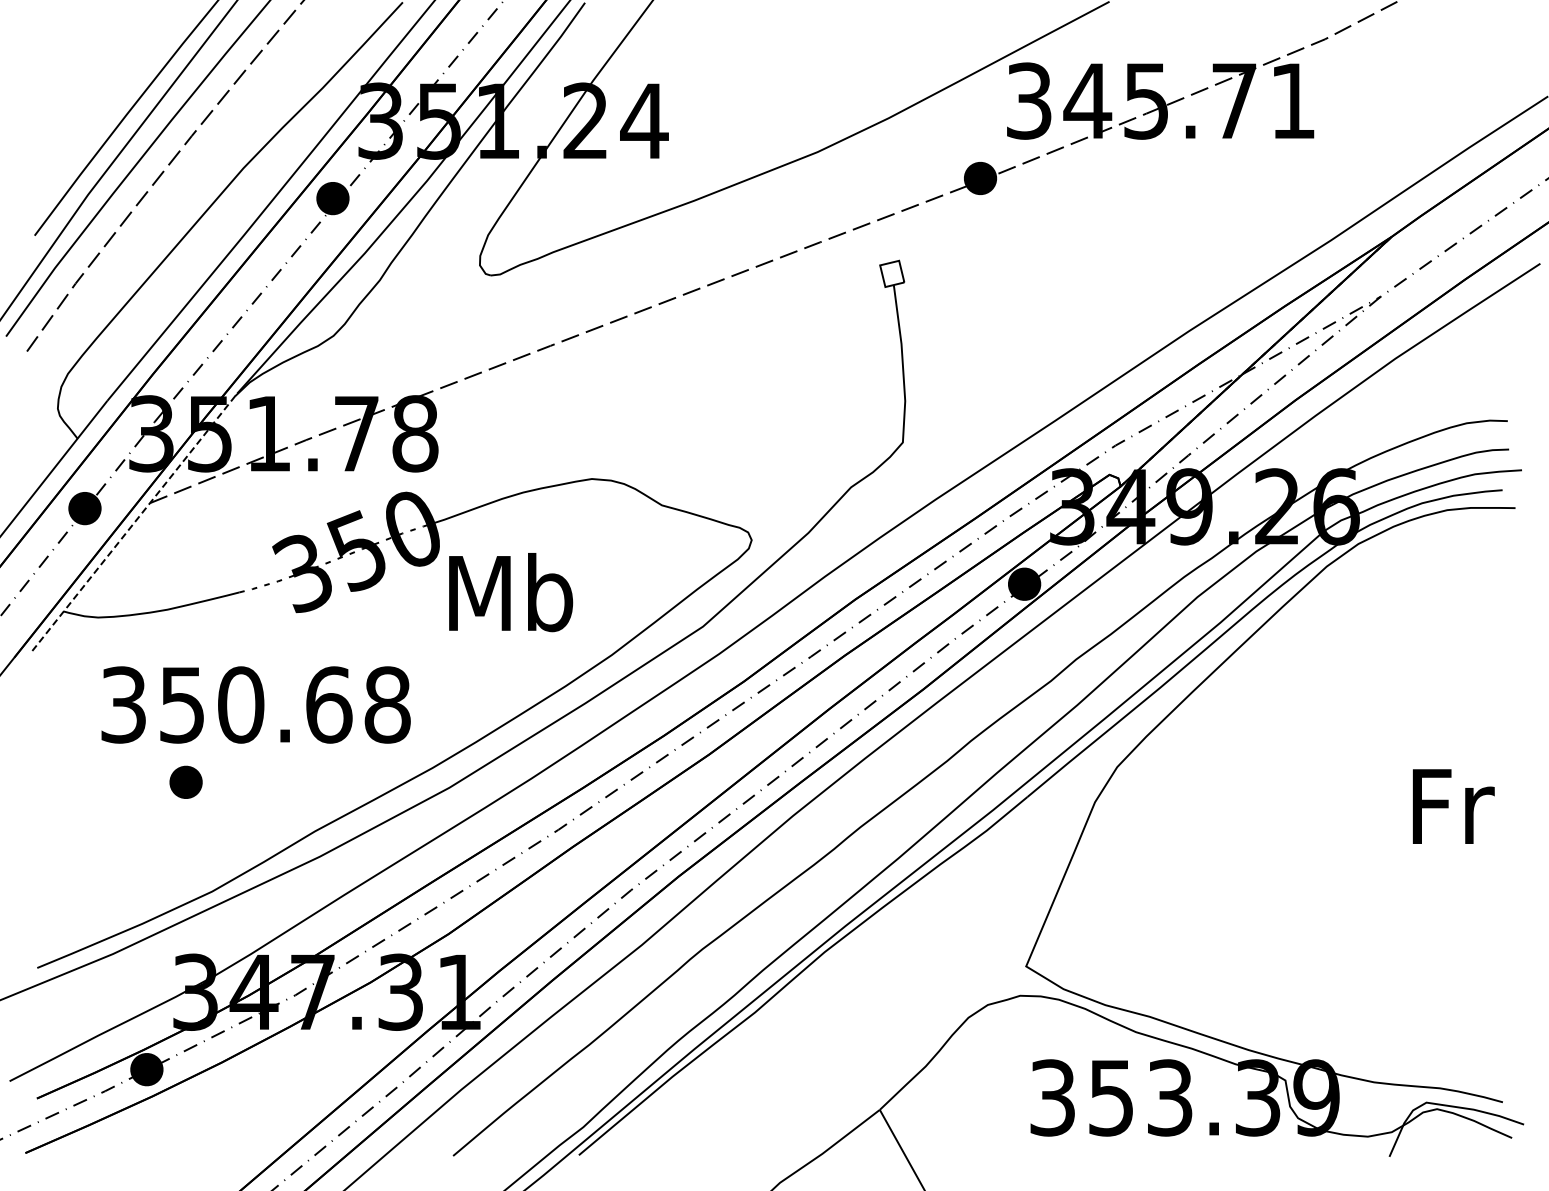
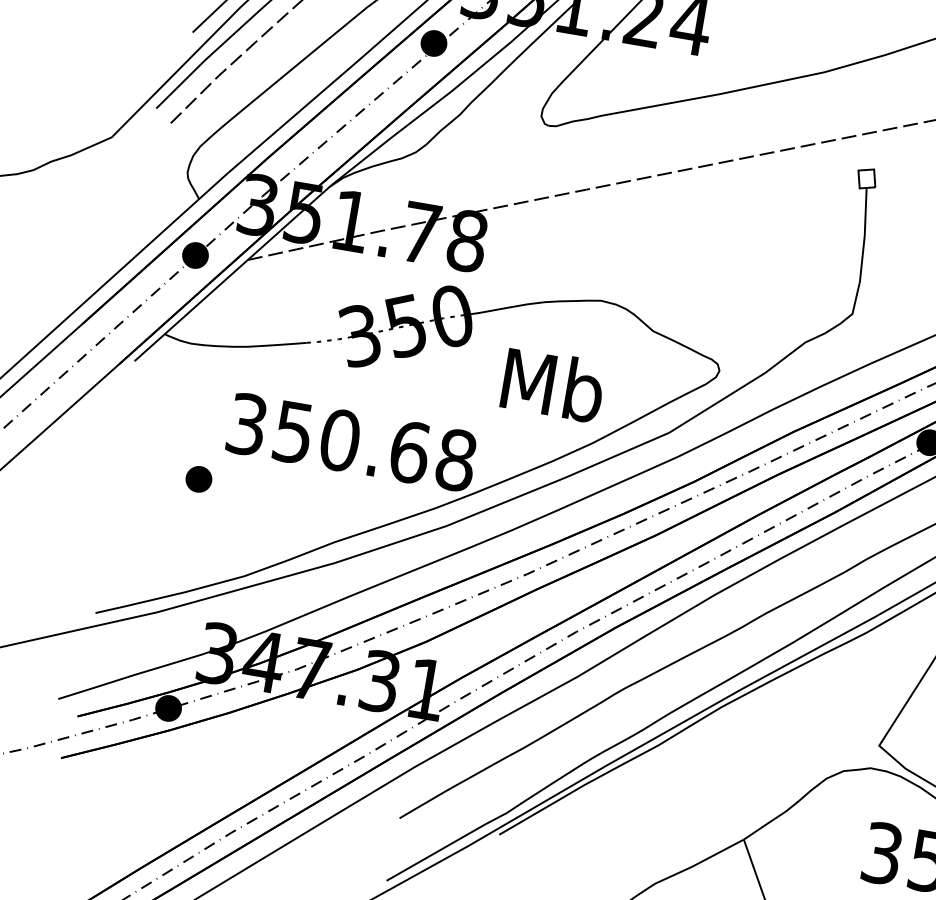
line: (134, 522) -> (232, 273), dashed -> solid
text: (511, 592) -> (553, 385), moved
text: (255, 704) -> (351, 441), moved
part: (185, 781) -> (198, 478), moved

